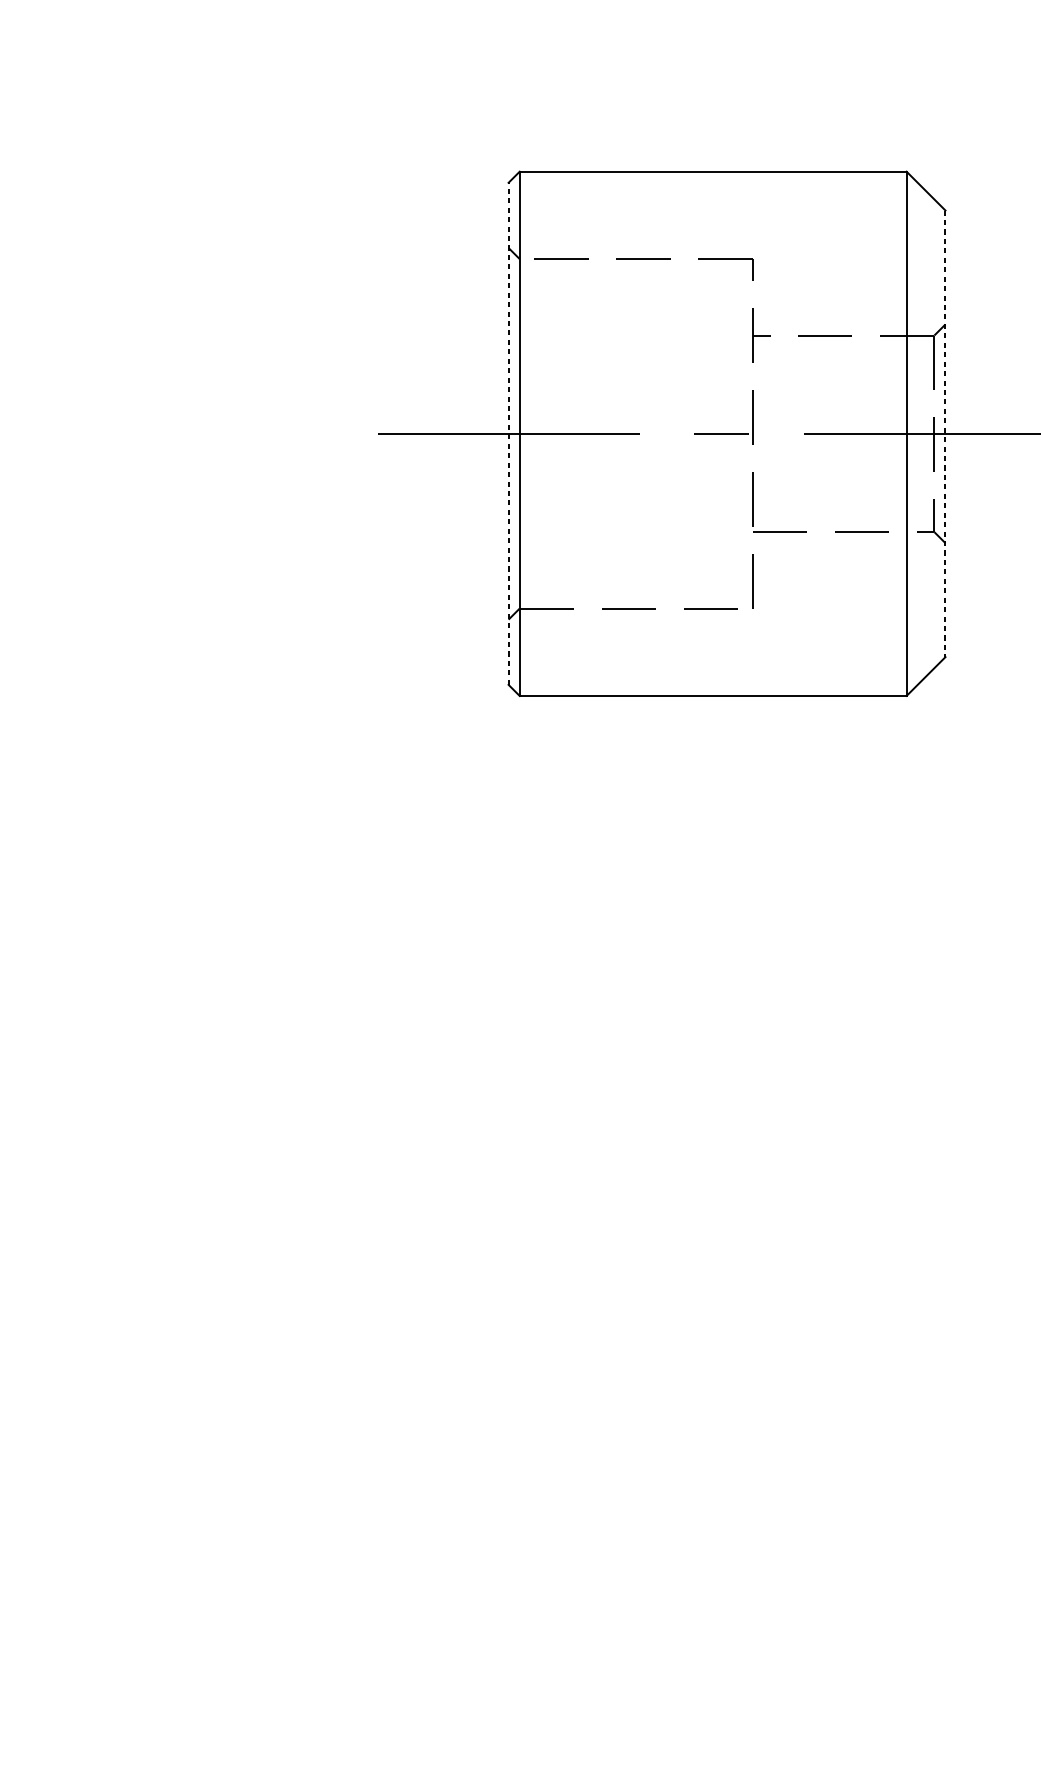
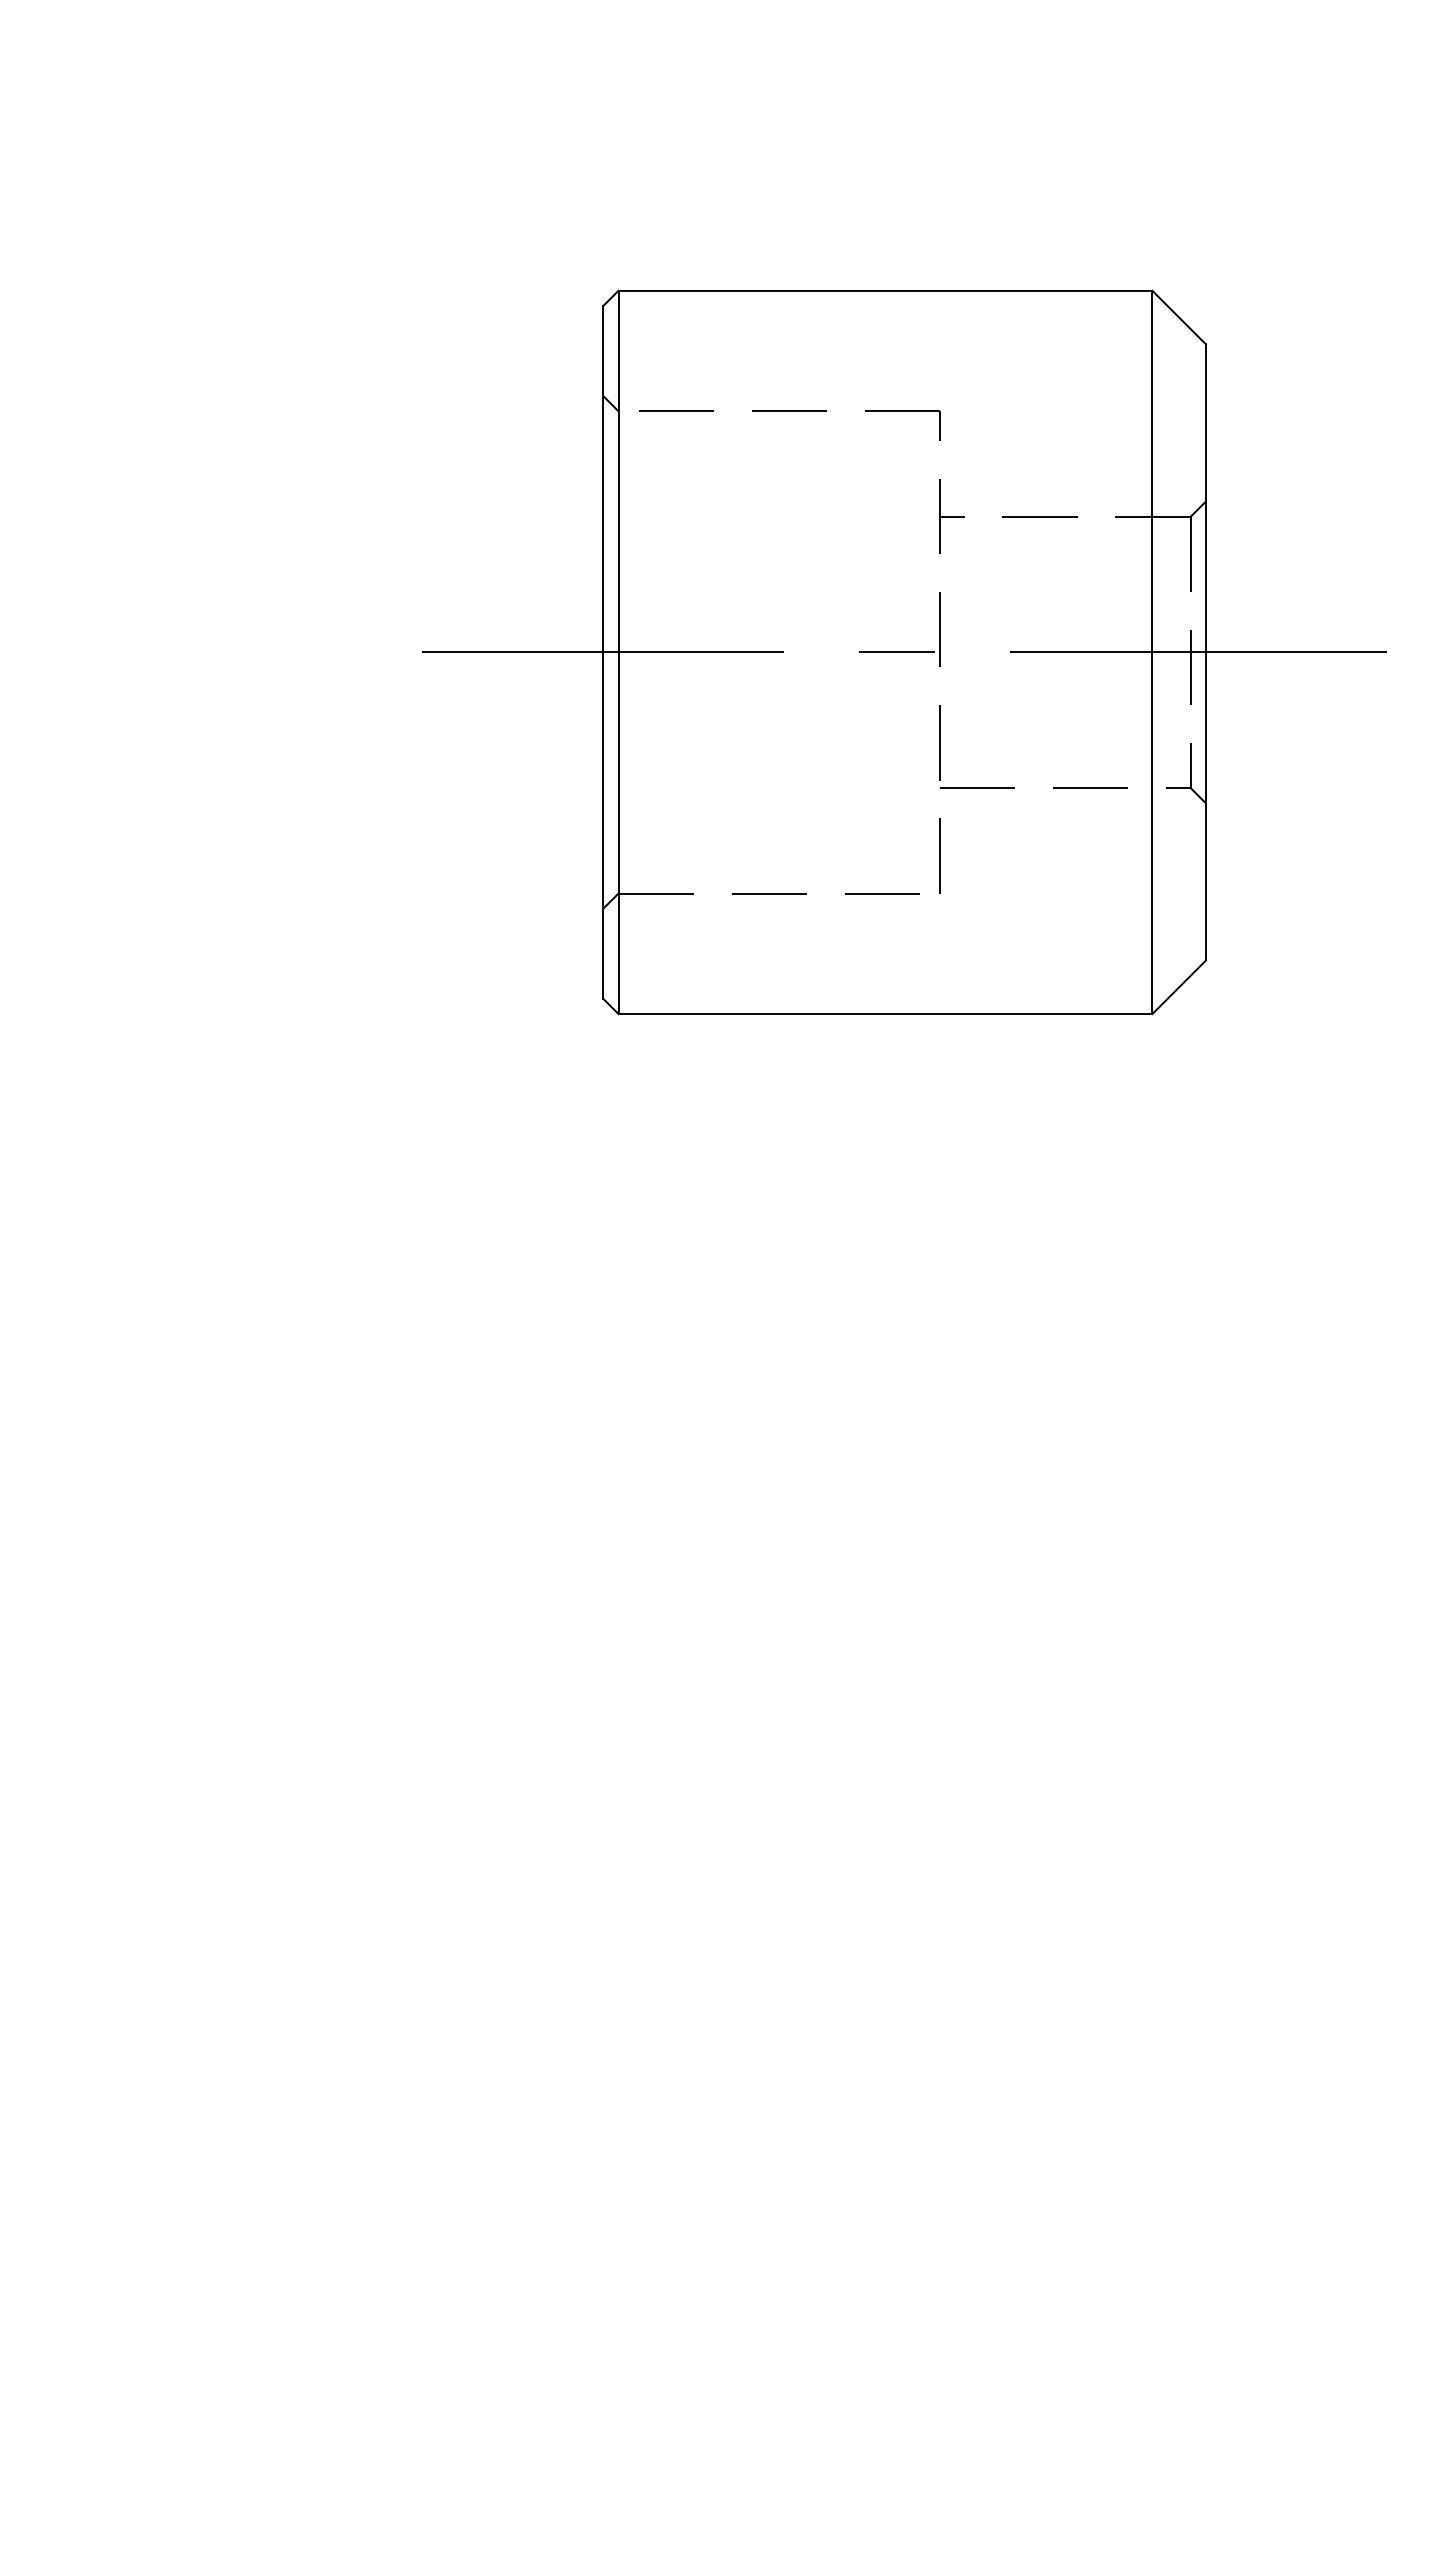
line: (508, 433) -> (603, 651), dashed -> solid
line: (945, 433) -> (1205, 652), dashed -> solid

